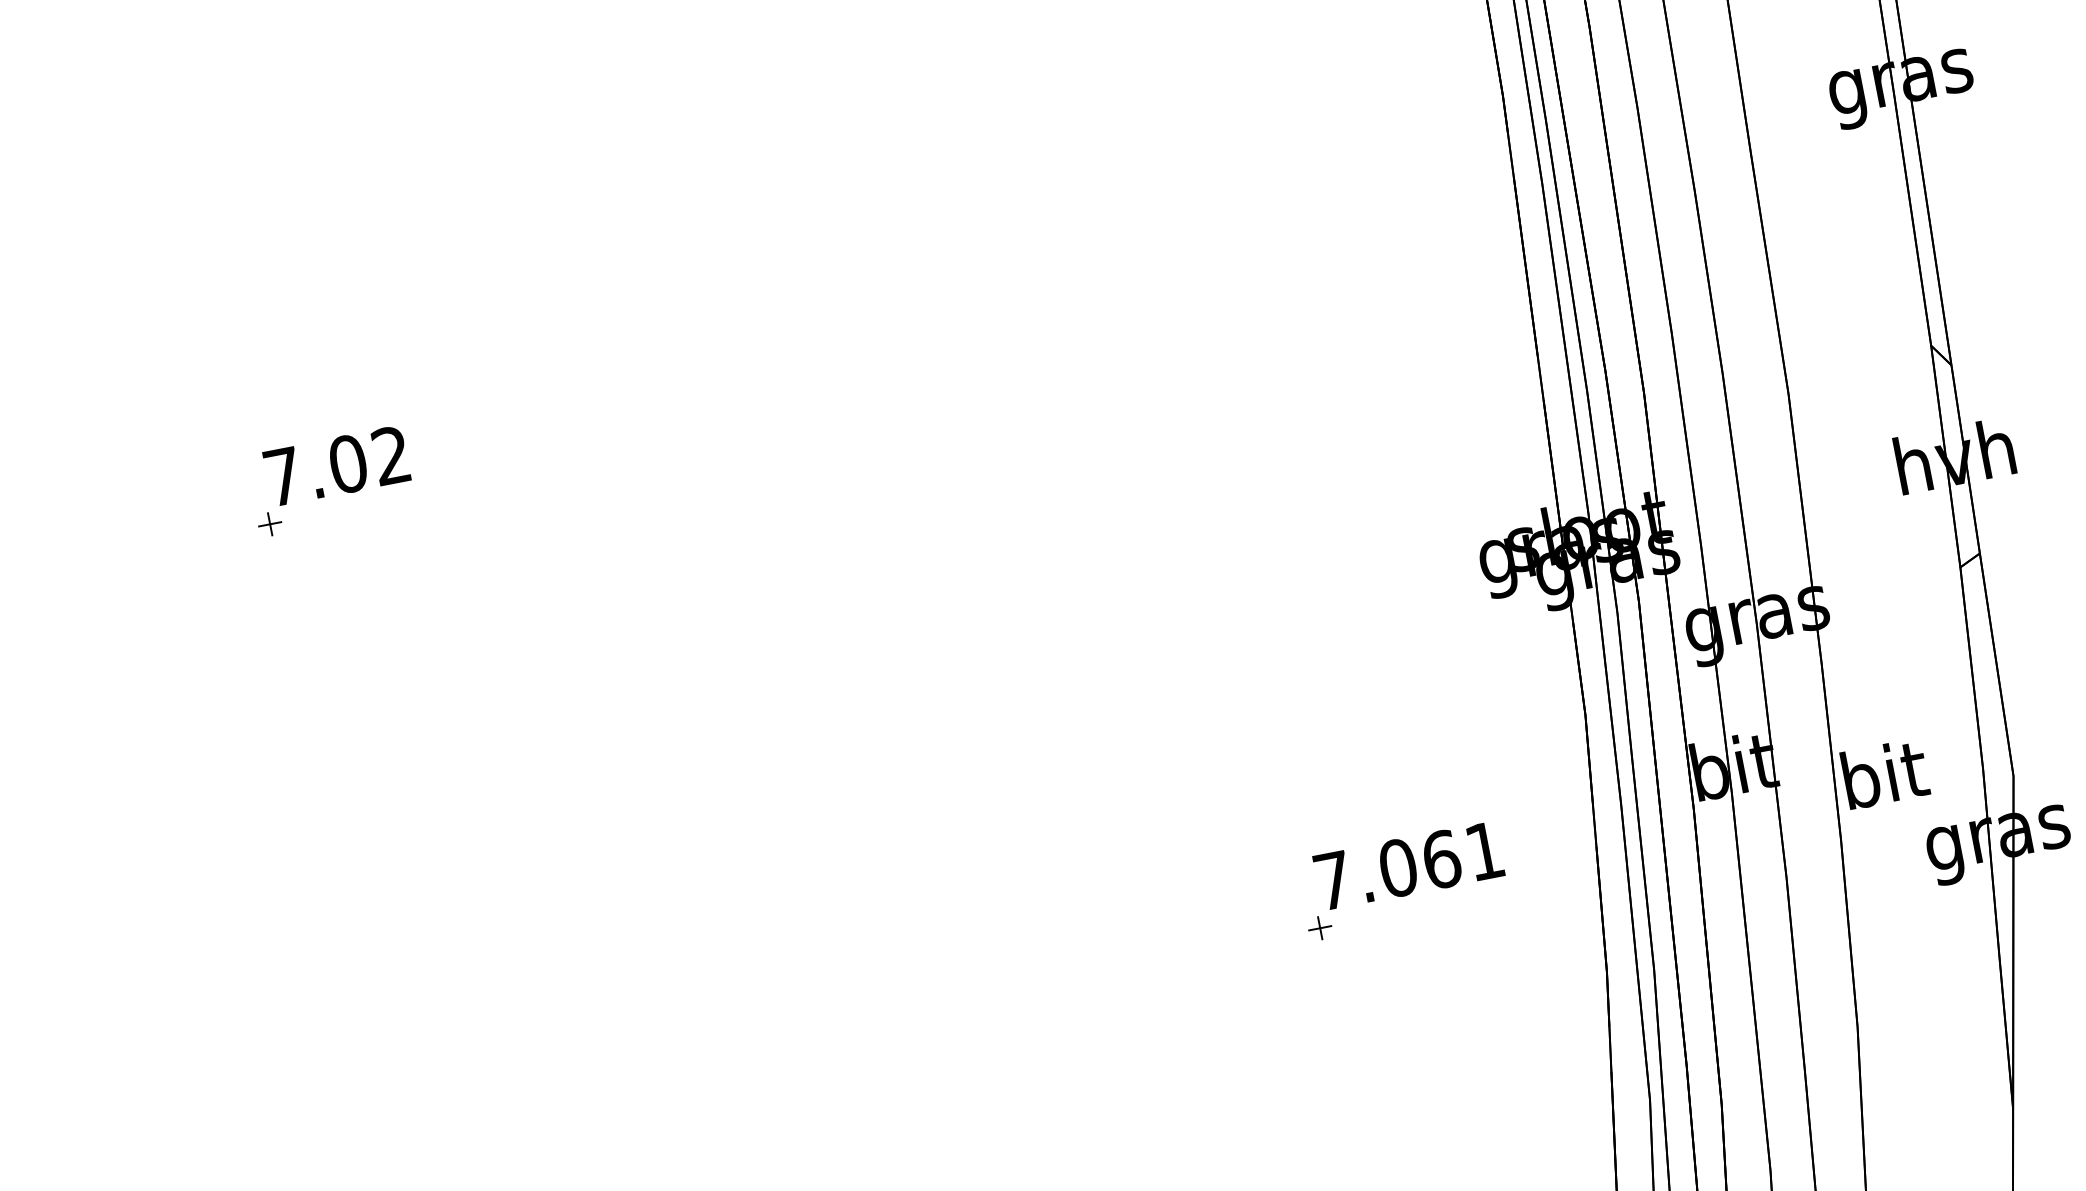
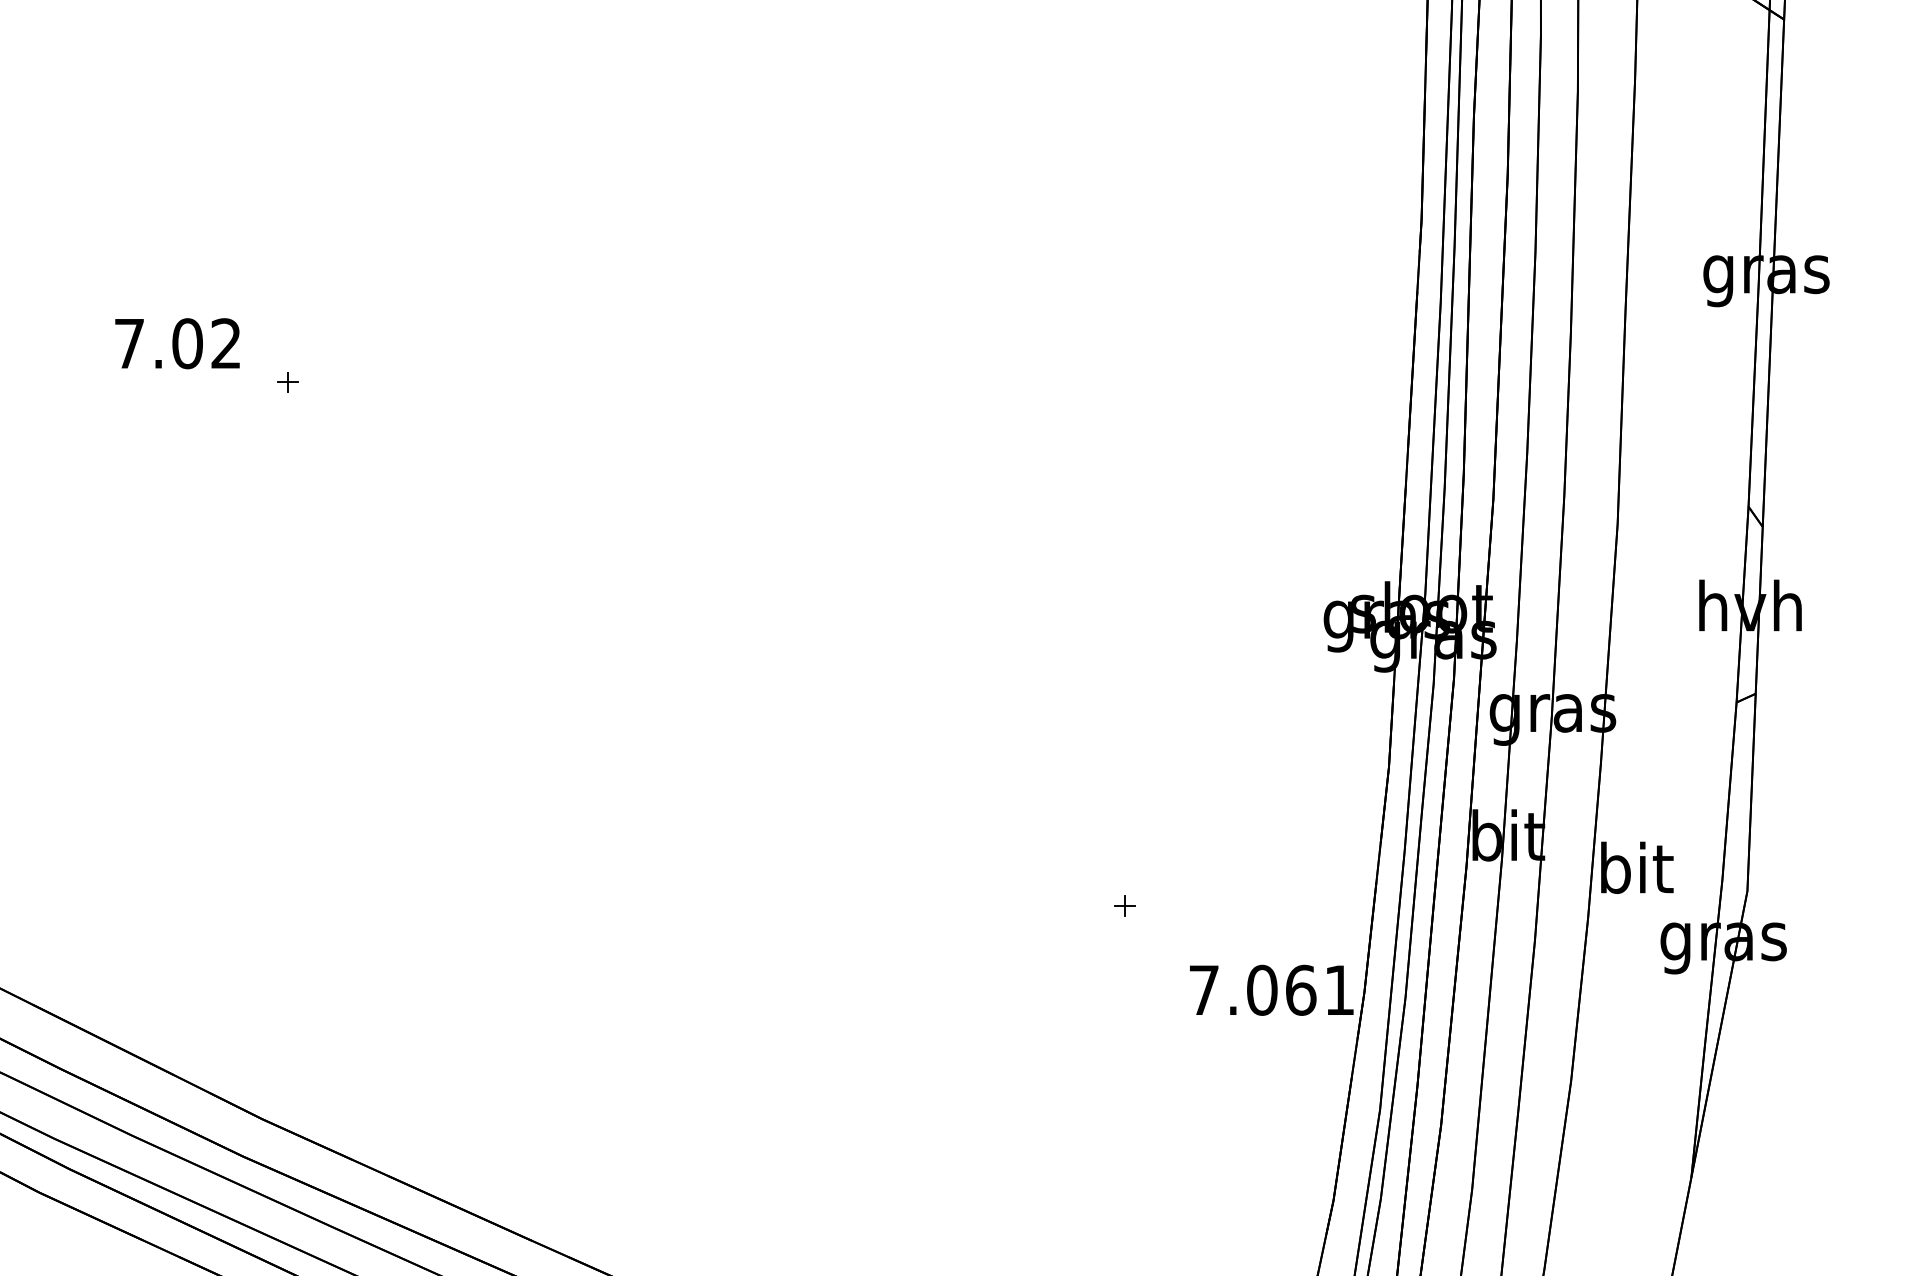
text: (336, 466) -> (177, 343), moved
text: (1408, 865) -> (1271, 989), moved

